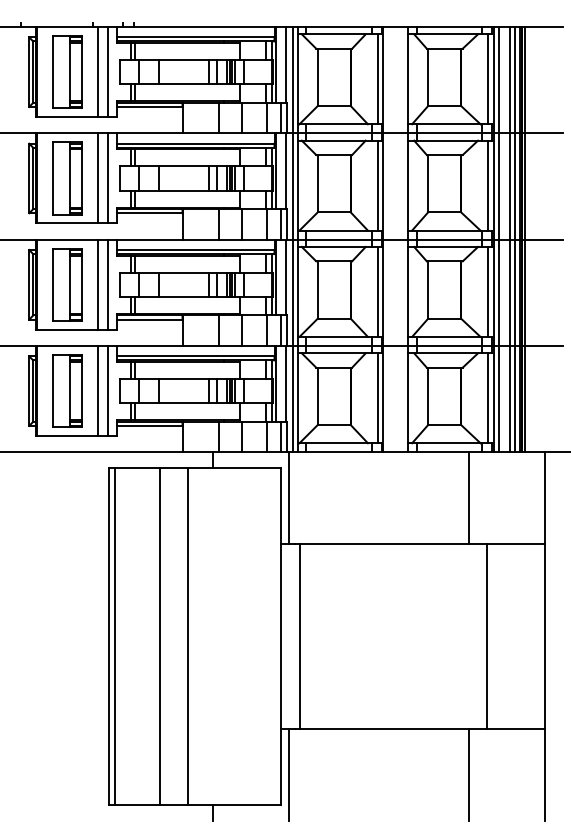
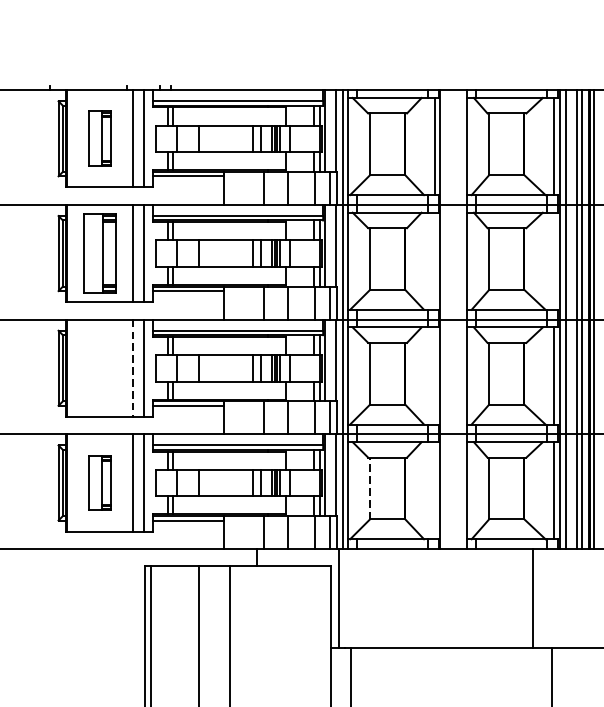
part: (67, 71) -> (99, 138), size x0.7
line: (378, 185) -> (435, 261), removed
line: (488, 185) -> (554, 261), removed
part: (67, 284) -> (99, 367), removed
line: (98, 284) -> (133, 367), solid -> dashed
line: (378, 291) -> (435, 375), removed
part: (67, 390) -> (99, 482), size x0.7
line: (317, 396) -> (369, 488), solid -> dashed
line: (378, 398) -> (435, 490), removed

